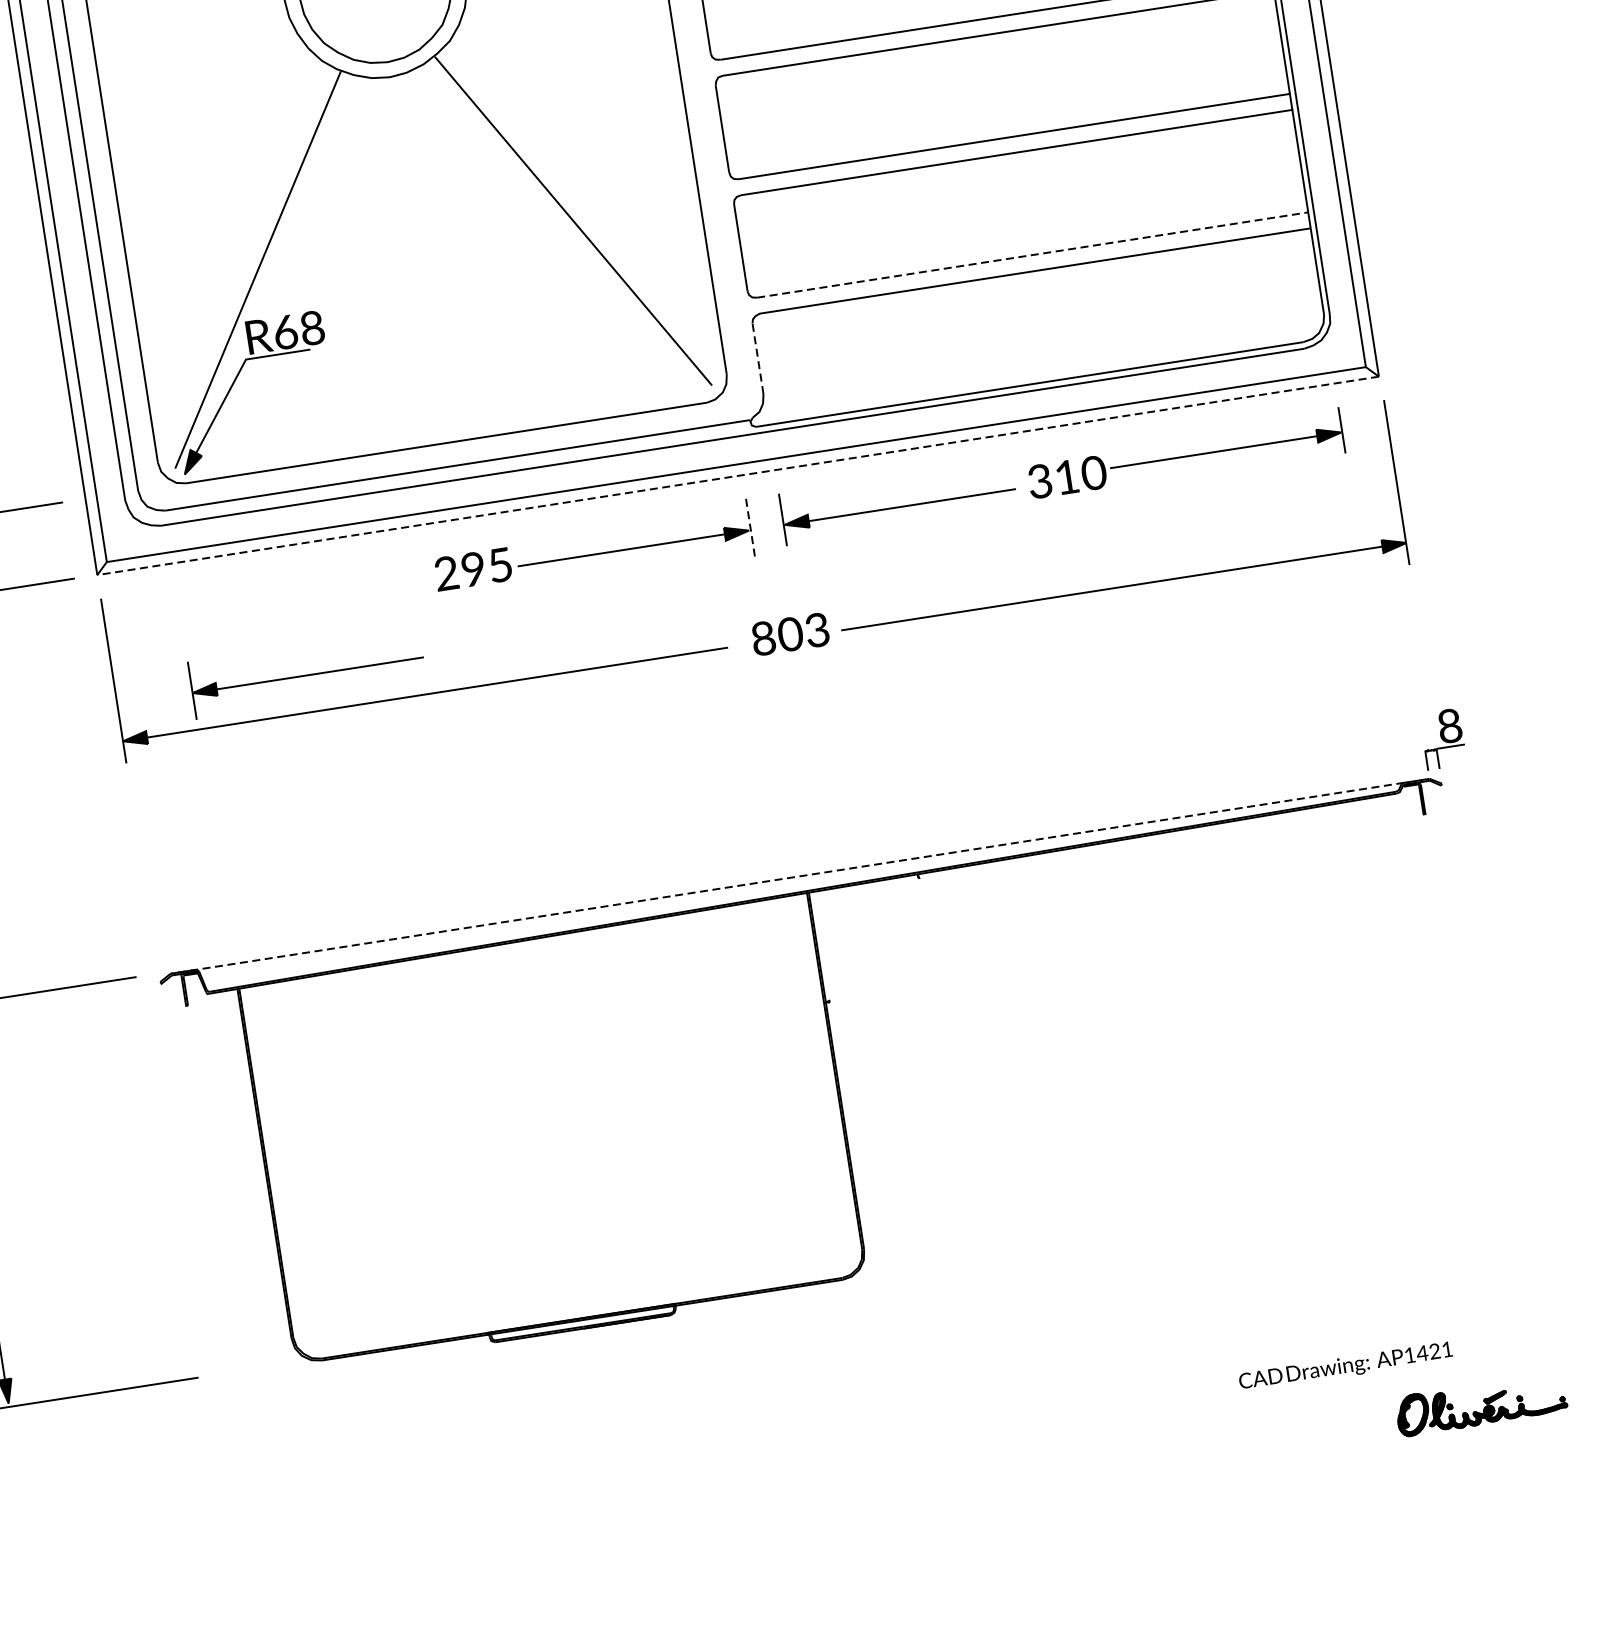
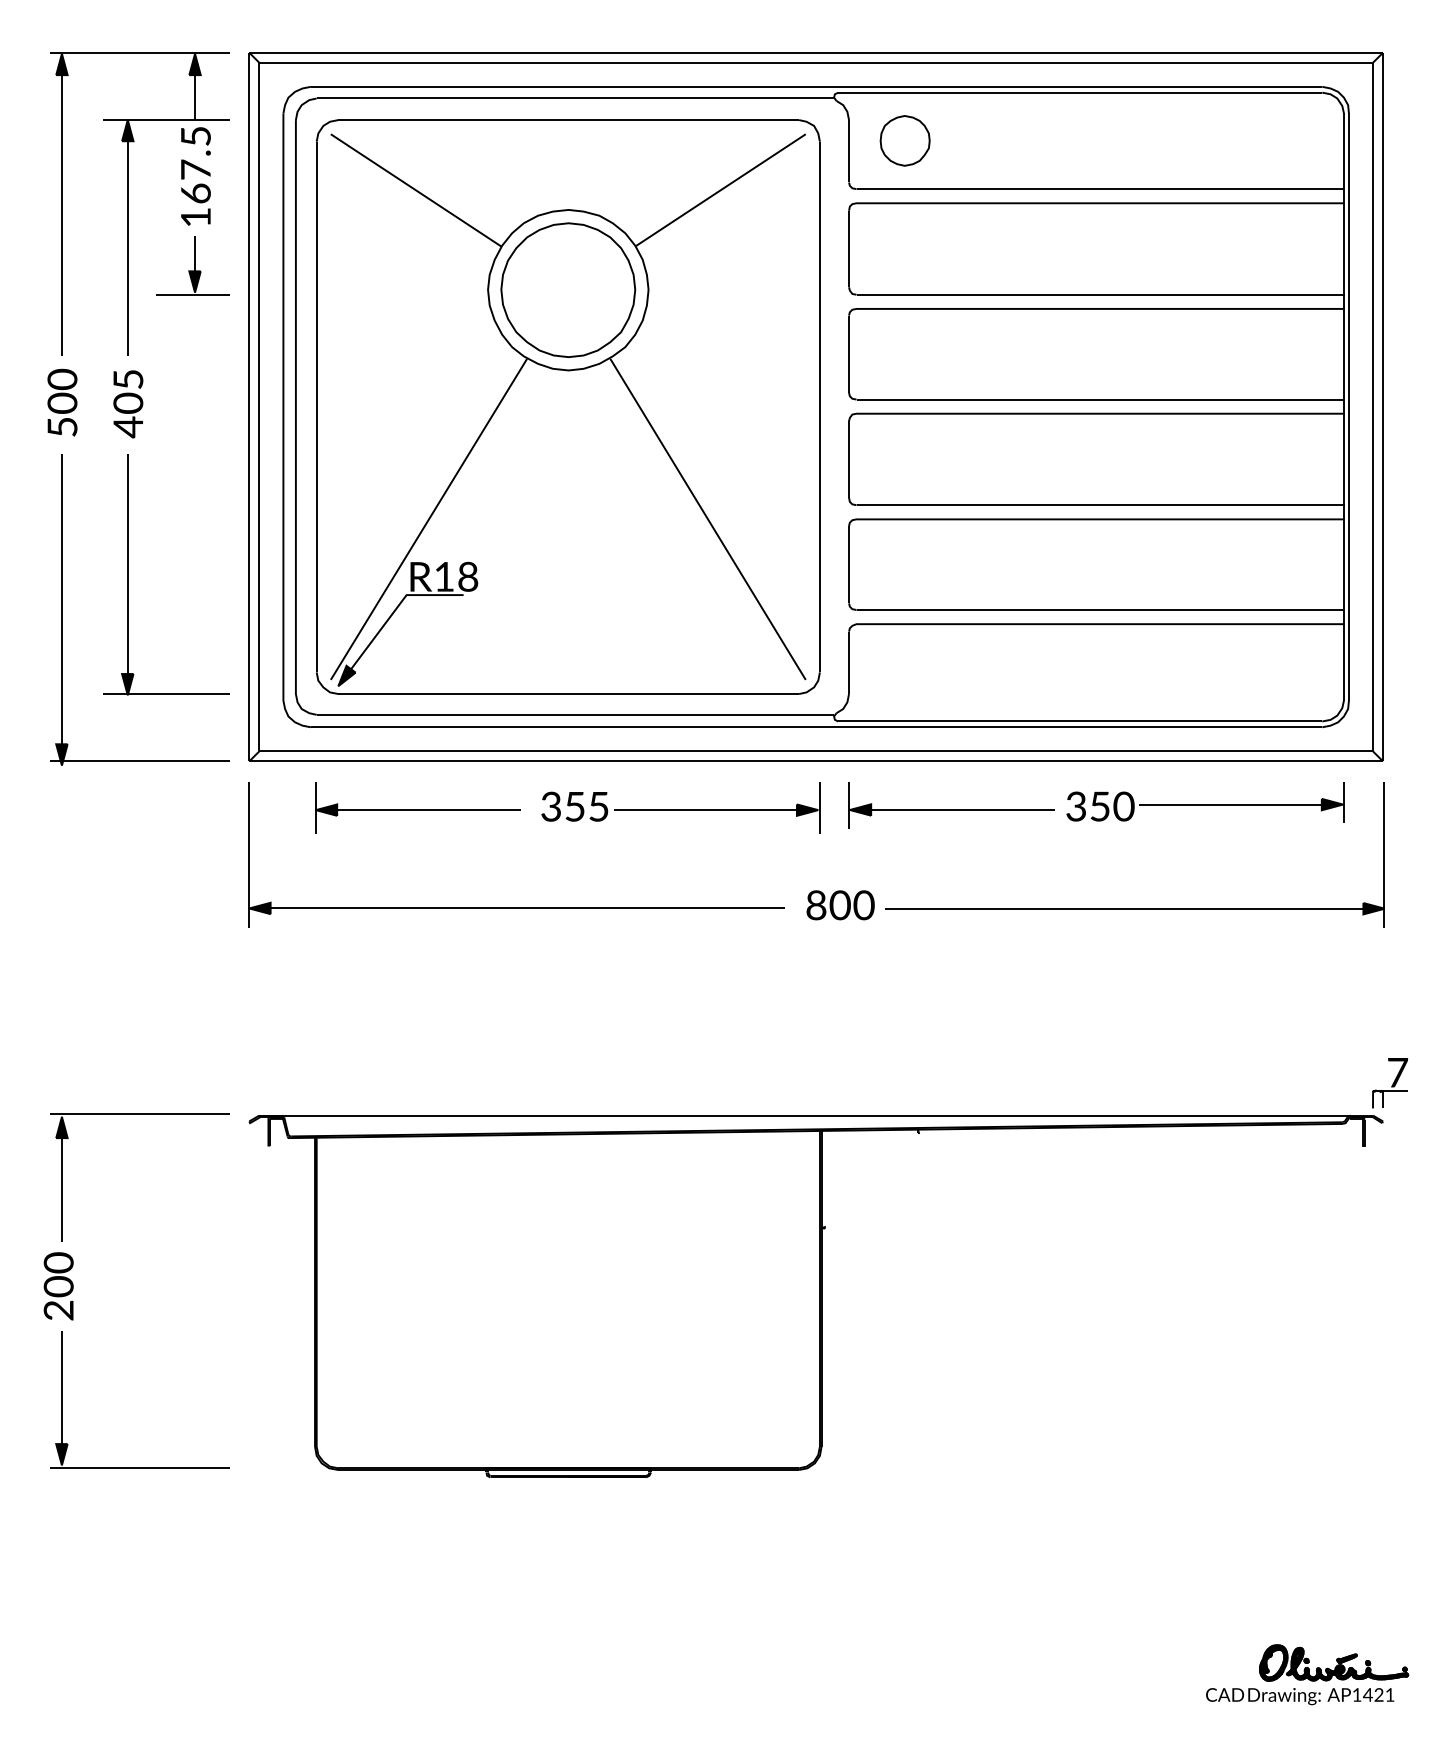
line: (1033, 255) -> (1100, 610), dashed -> solid
text: (285, 331) -> (444, 576), R68 -> R18
line: (758, 358) -> (849, 662), dashed -> solid
line: (738, 475) -> (816, 761), dashed -> solid
text: (1066, 477) -> (1099, 806), 310 -> 350
line: (750, 528) -> (819, 808), dashed -> solid
text: (459, 571) -> (562, 806), 295 -> 355
text: (816, 630) -> (863, 905), 803 -> 800
part: (307, 672) -> (417, 807), moved
text: (1449, 725) -> (1397, 1072), 8 -> 7
line: (786, 878) -> (804, 1115), dashed -> solid
text: (1346, 1366) -> (1300, 1696), moved

